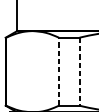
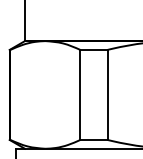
line: (59, 71) -> (80, 94), dashed -> solid
line: (79, 72) -> (107, 95), dashed -> solid

